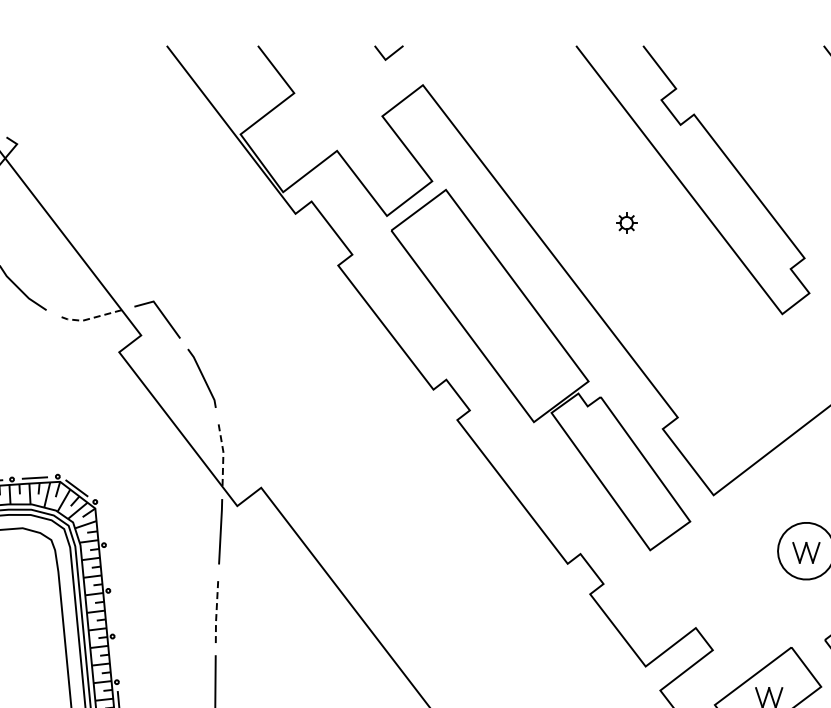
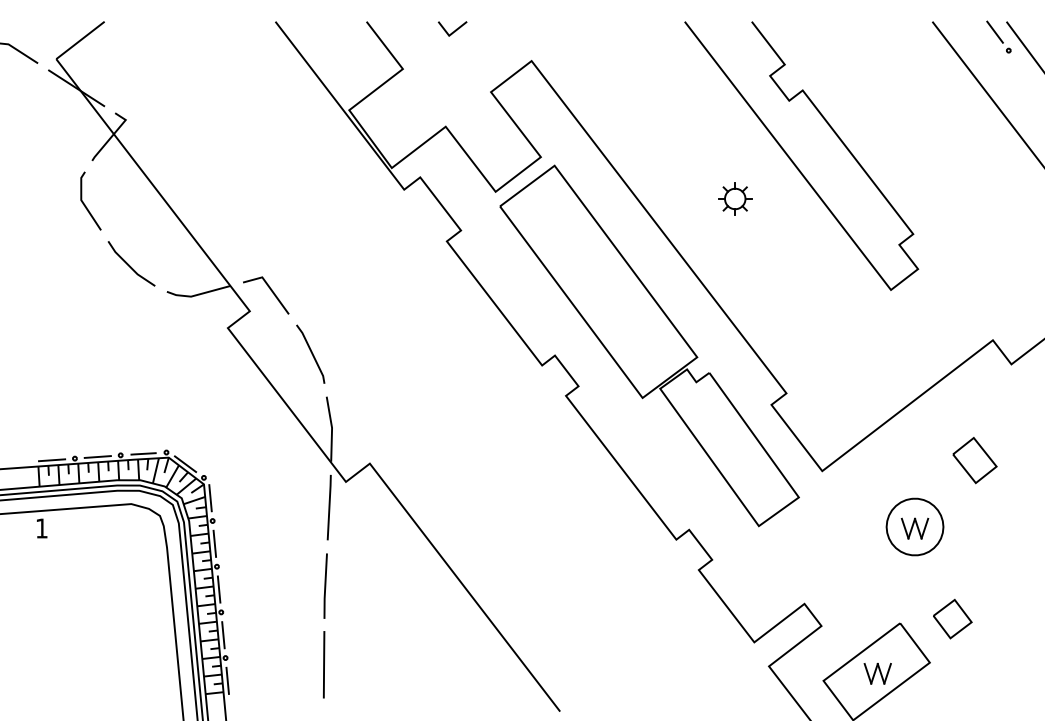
line: (390, 54) -> (454, 30), moved
part: (626, 222) -> (735, 198), size x1.67
line: (88, 318) -> (197, 294), dashed -> solid
line: (223, 451) -> (332, 427), dashed -> solid
line: (101, 522) -> (210, 498), added
line: (105, 567) -> (214, 543), added
line: (216, 610) -> (325, 586), dashed -> solid
line: (109, 613) -> (218, 589), added
line: (114, 659) -> (223, 635), added

